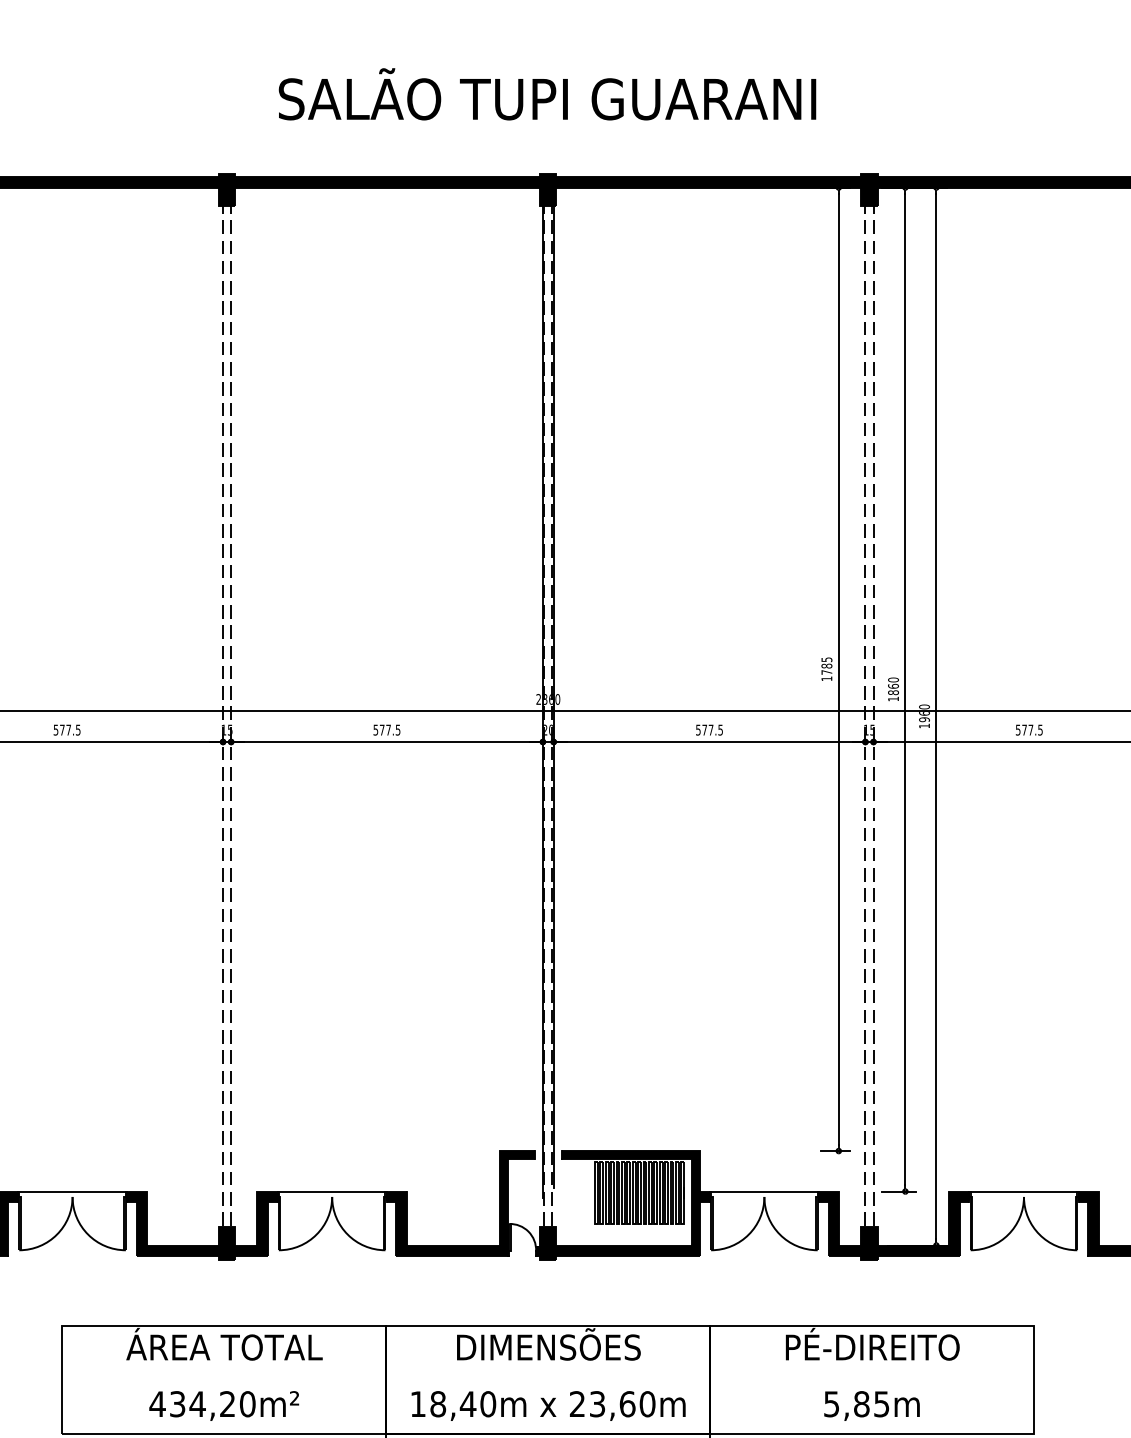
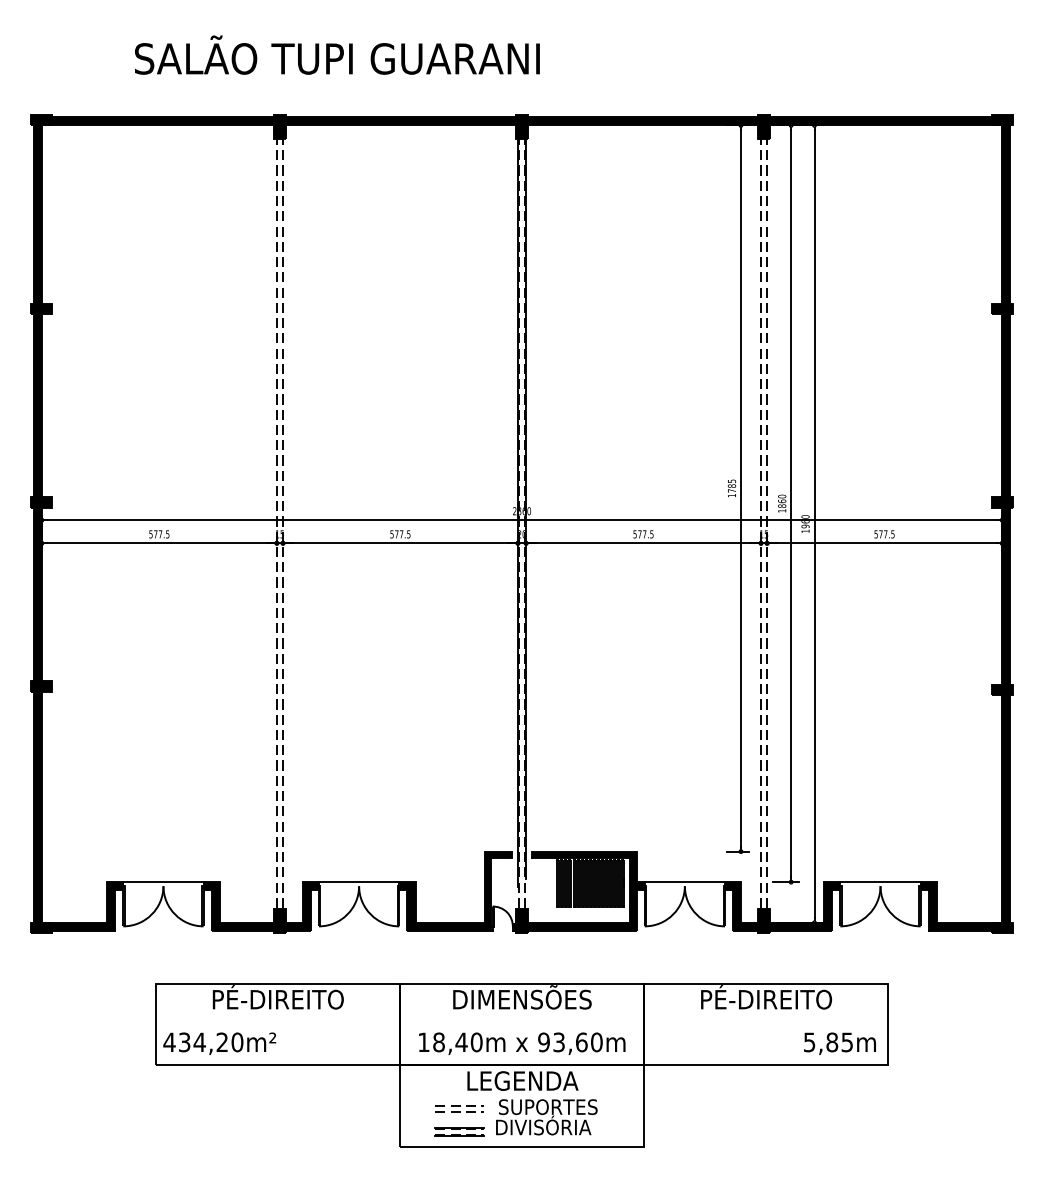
text: (547, 93) -> (337, 54), moved
text: (223, 1344) -> (277, 997), ÁREA TOTAL -> PÉ-DIREITO
text: (576, 1404) -> (543, 1042), 23,60m -> 93,60m
text: (223, 1405) -> (219, 1043), moved
text: (871, 1405) -> (839, 1043), moved

